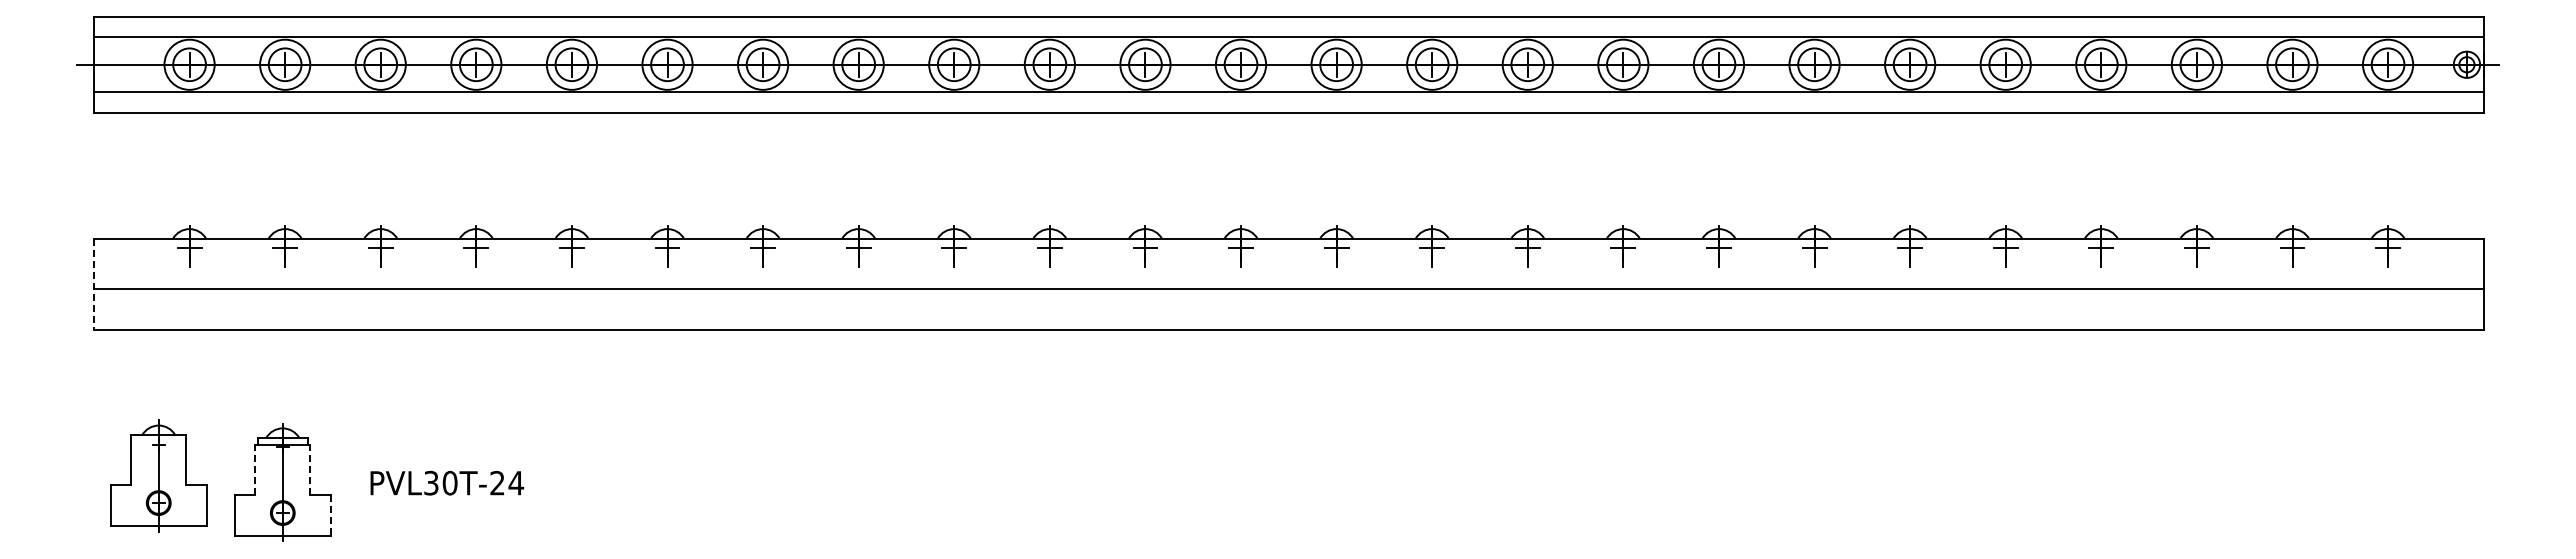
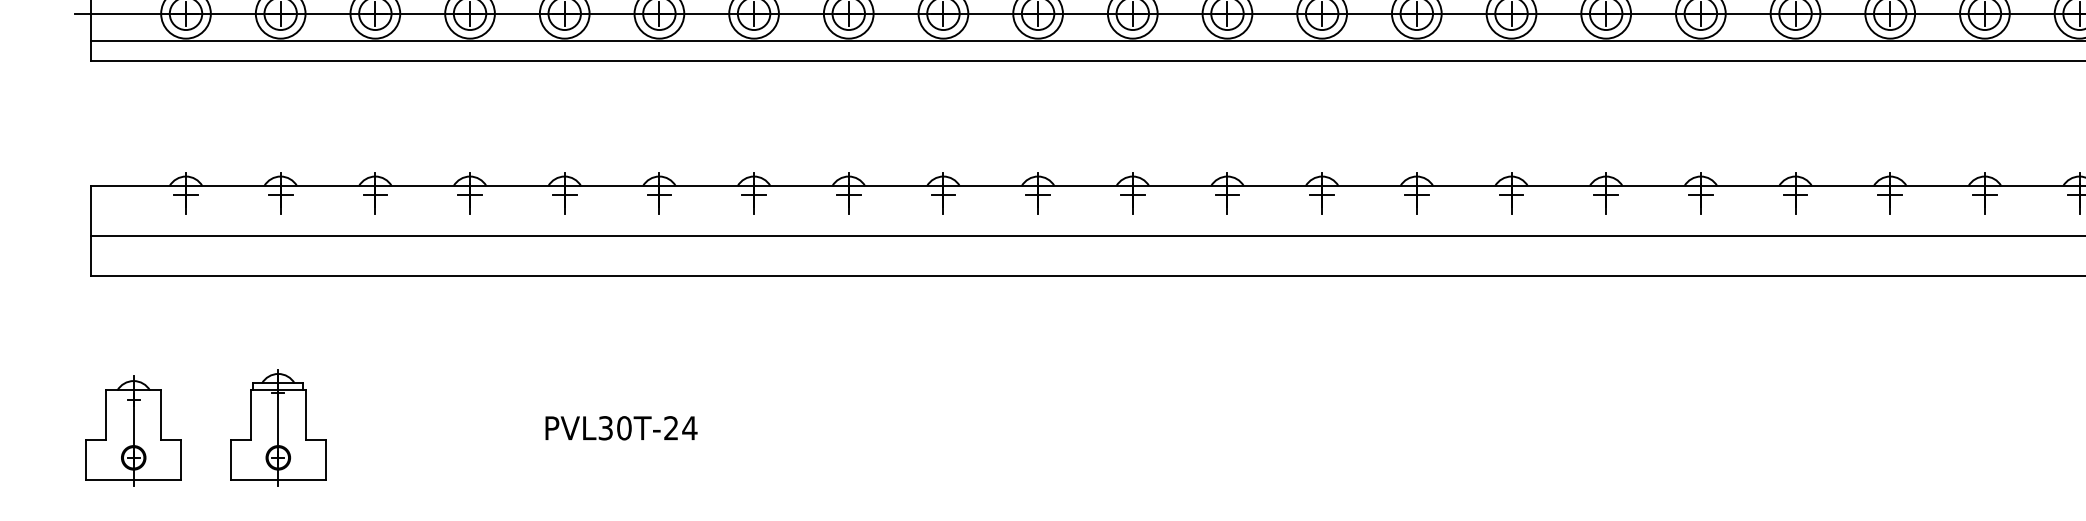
line: (94, 284) -> (91, 231), dashed -> solid
line: (255, 469) -> (251, 414), dashed -> solid
line: (310, 469) -> (305, 414), dashed -> solid
part: (158, 475) -> (133, 430), moved
text: (447, 482) -> (621, 427), moved
line: (330, 515) -> (325, 460), dashed -> solid

